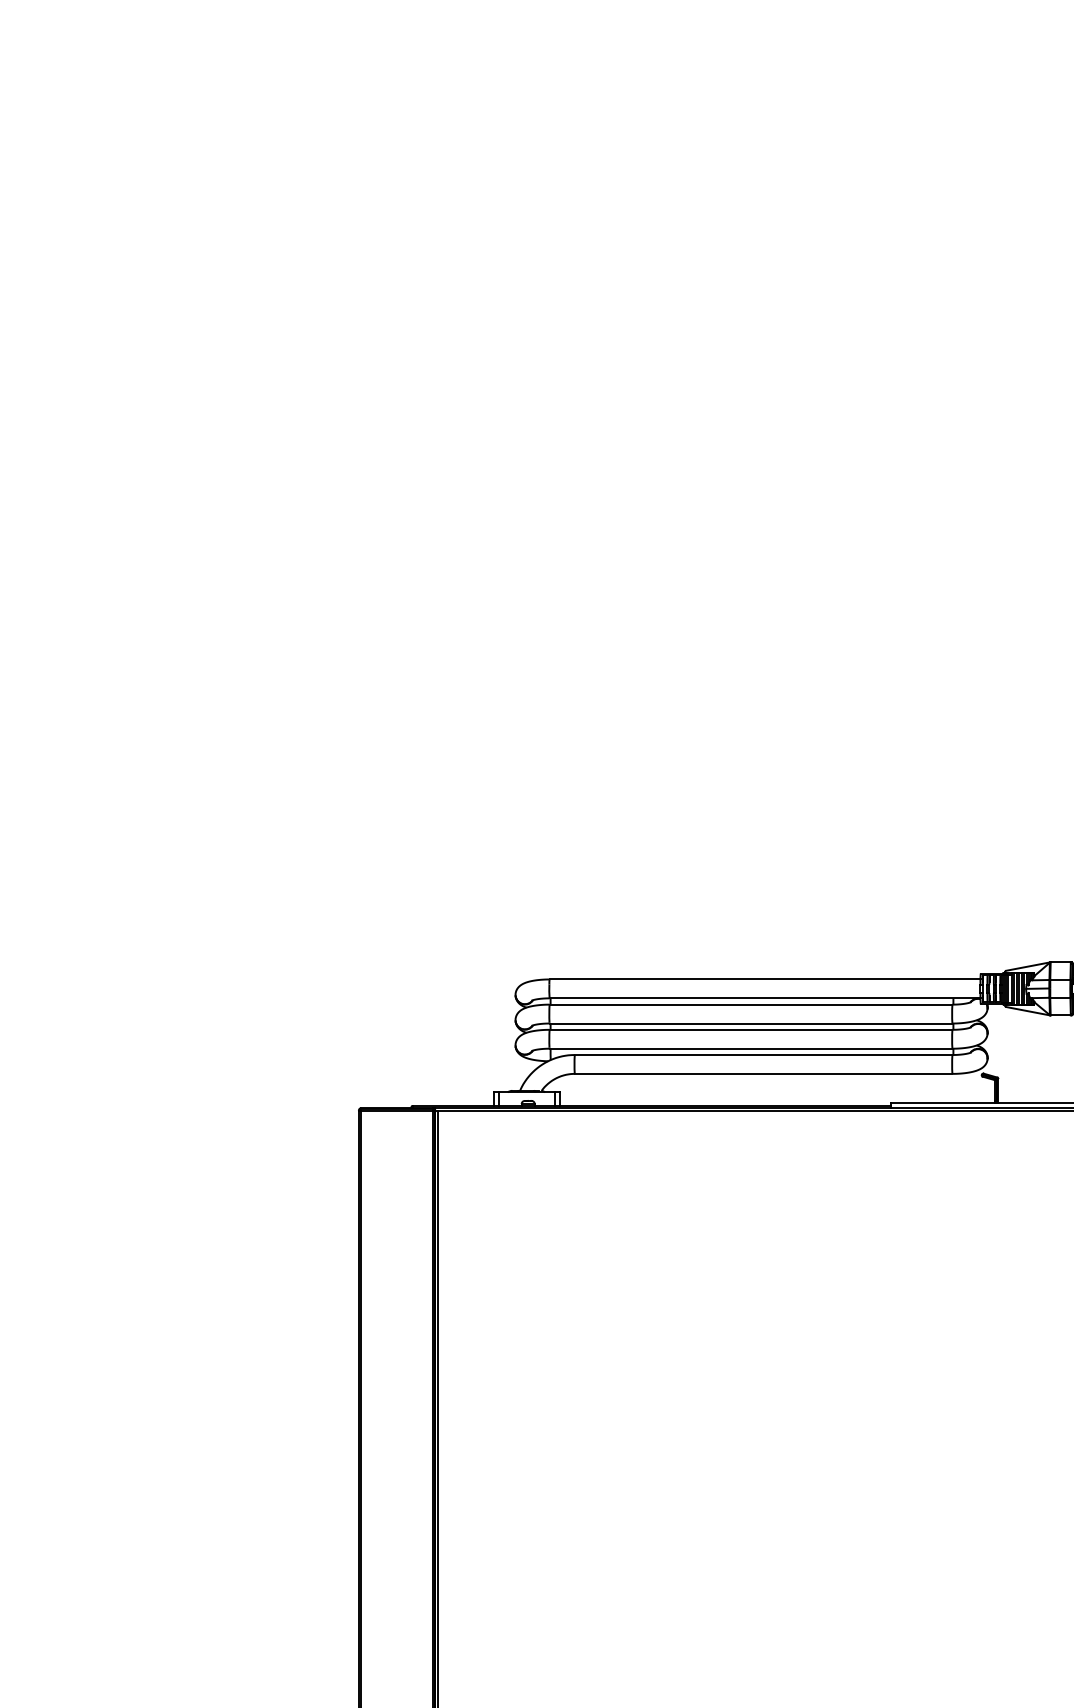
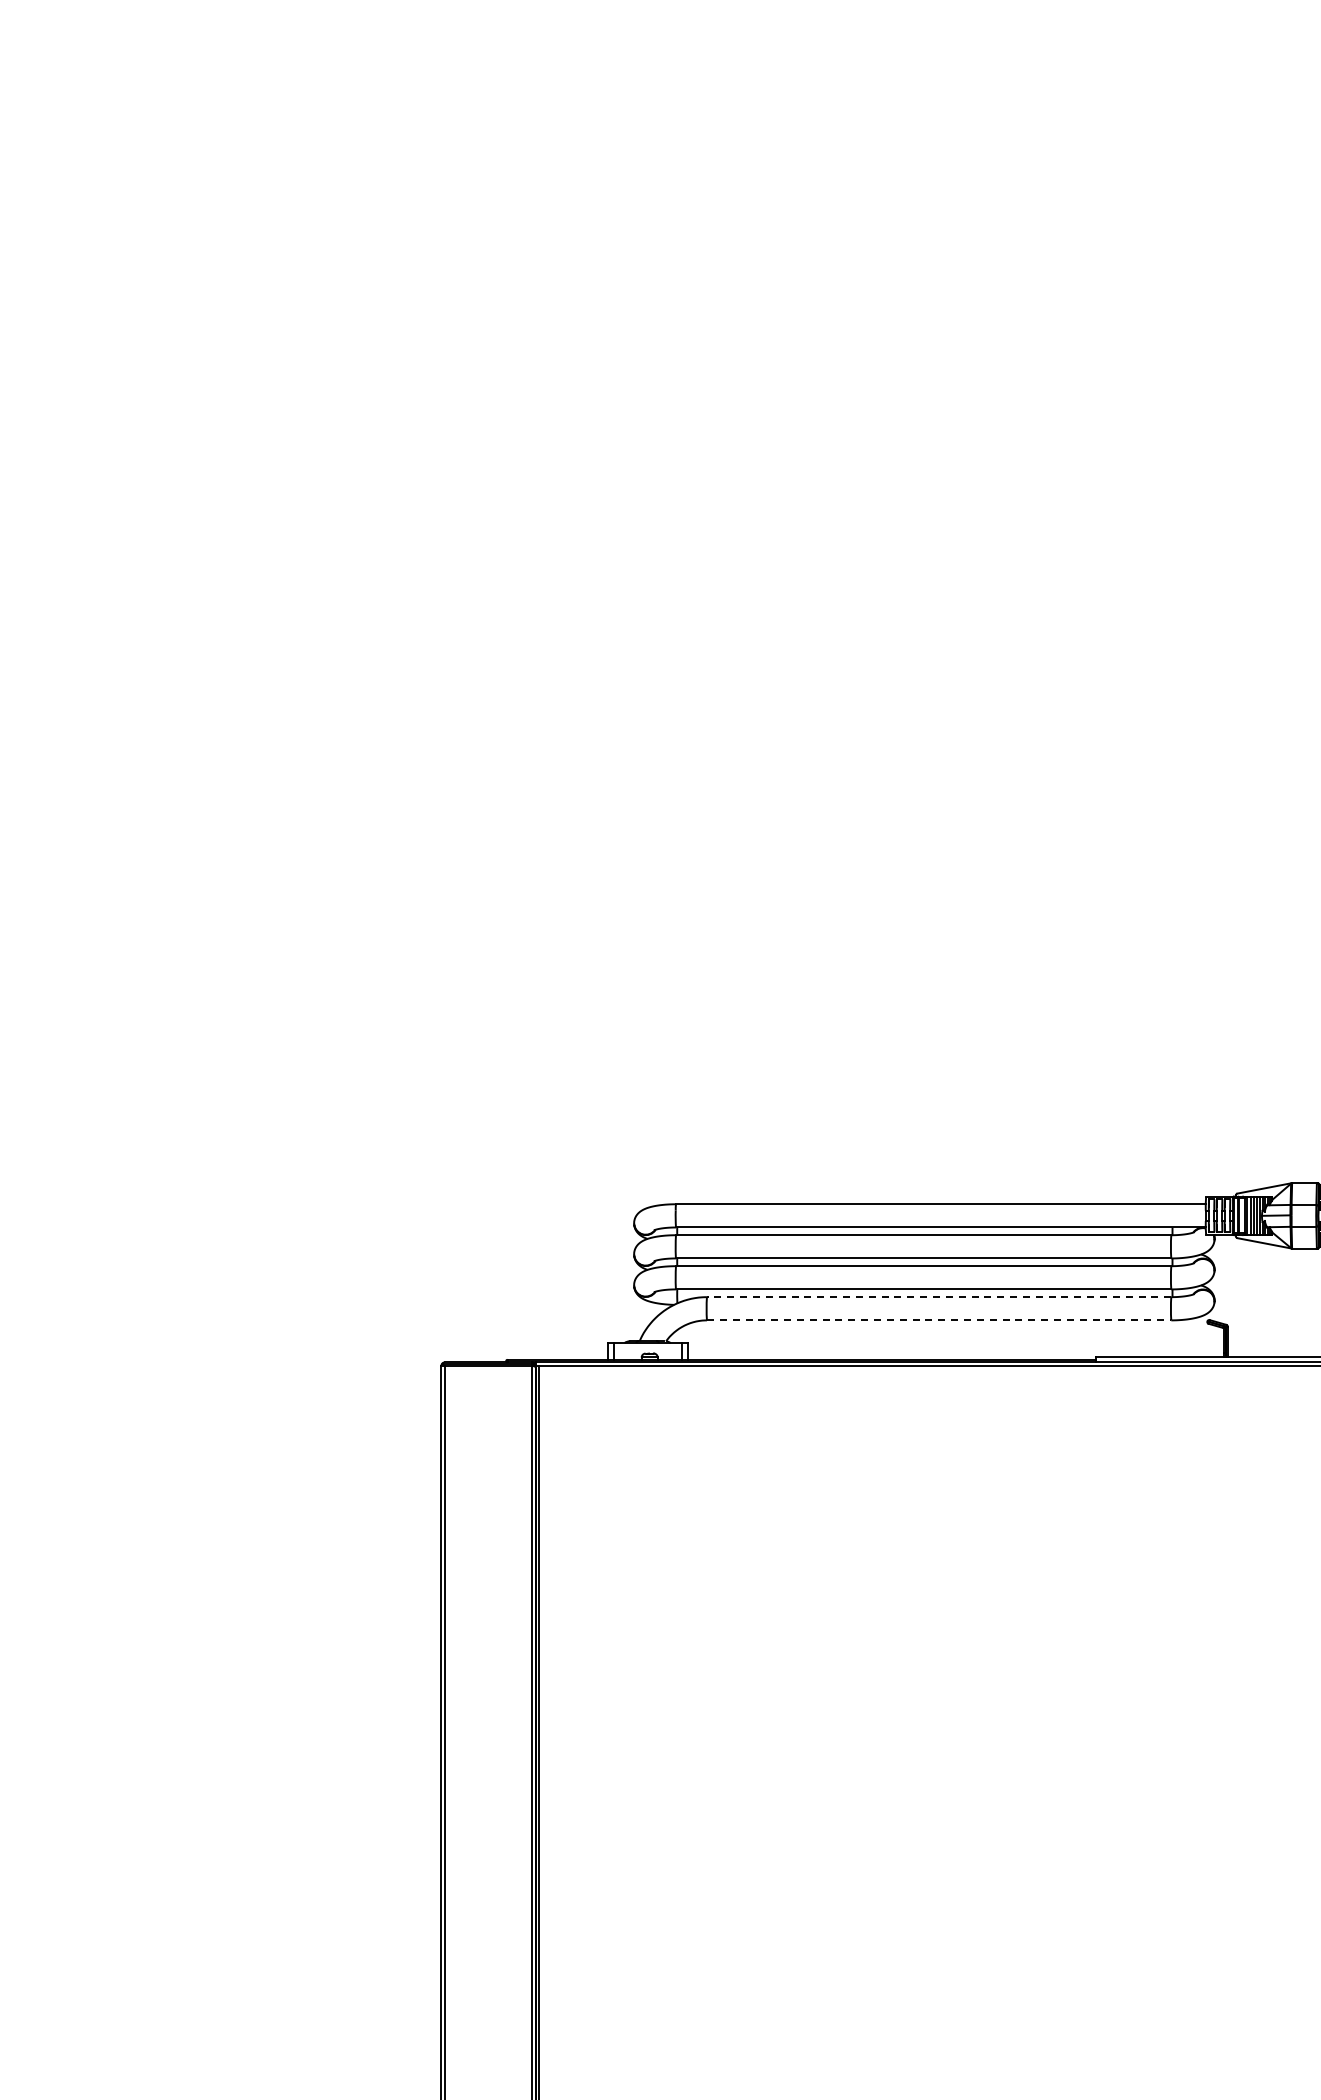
line: (763, 1055) -> (938, 1297), solid -> dashed
line: (763, 1073) -> (939, 1320), solid -> dashed

